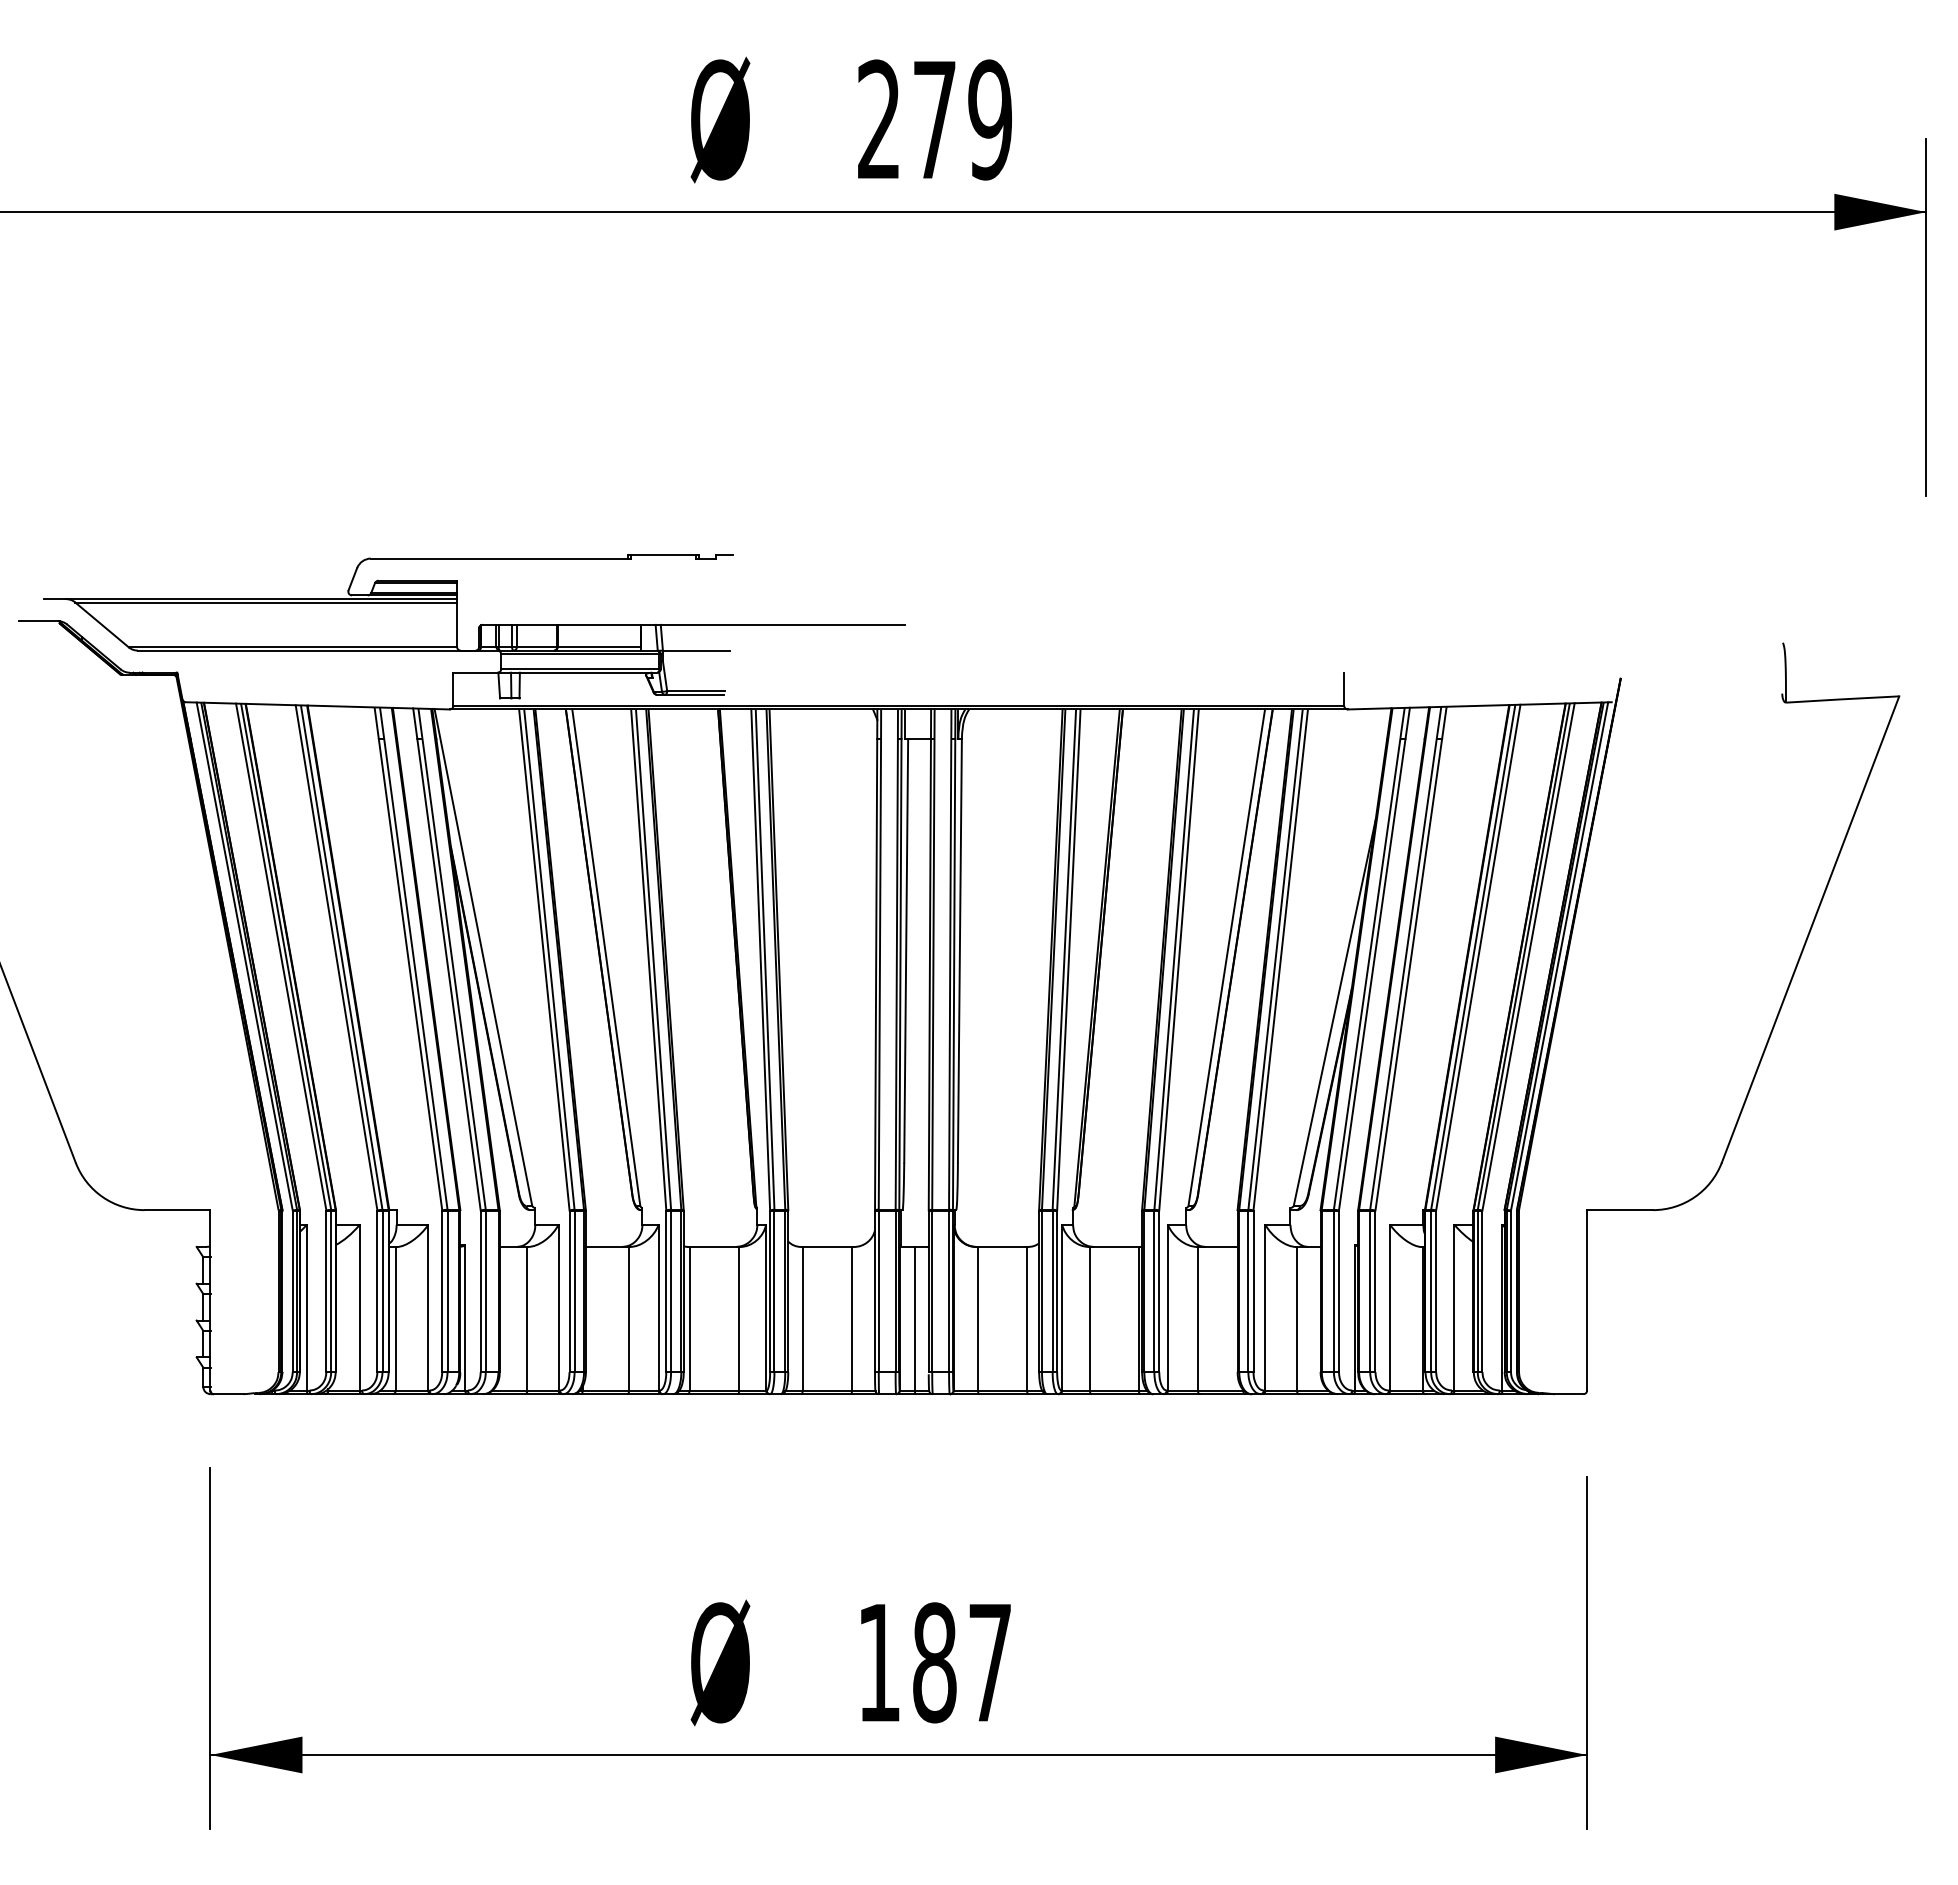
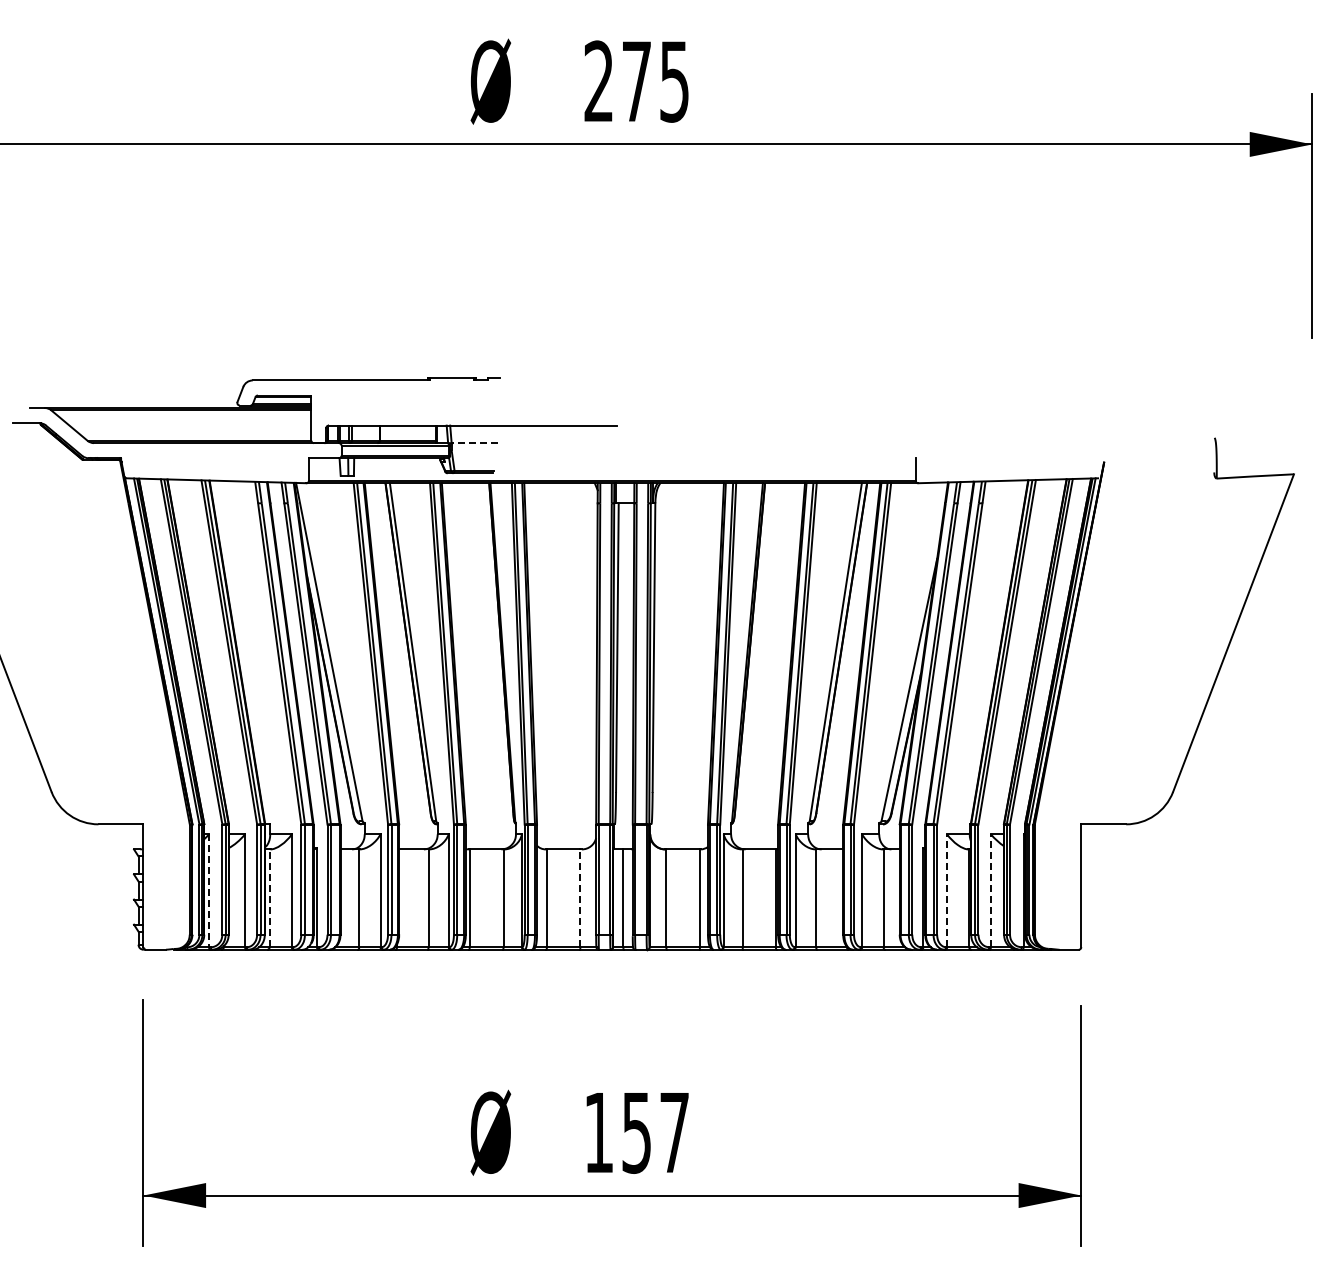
text: (990, 119) -> (674, 81), 279 -> 275
line: (696, 651) -> (474, 443), solid -> dashed
line: (1390, 1307) -> (947, 890), solid -> dashed
line: (1453, 1307) -> (990, 890), solid -> dashed
line: (307, 1308) -> (209, 891), solid -> dashed
line: (395, 1318) -> (269, 898), solid -> dashed
line: (852, 1318) -> (580, 898), solid -> dashed
text: (934, 1662) -> (636, 1132), 187 -> 157

